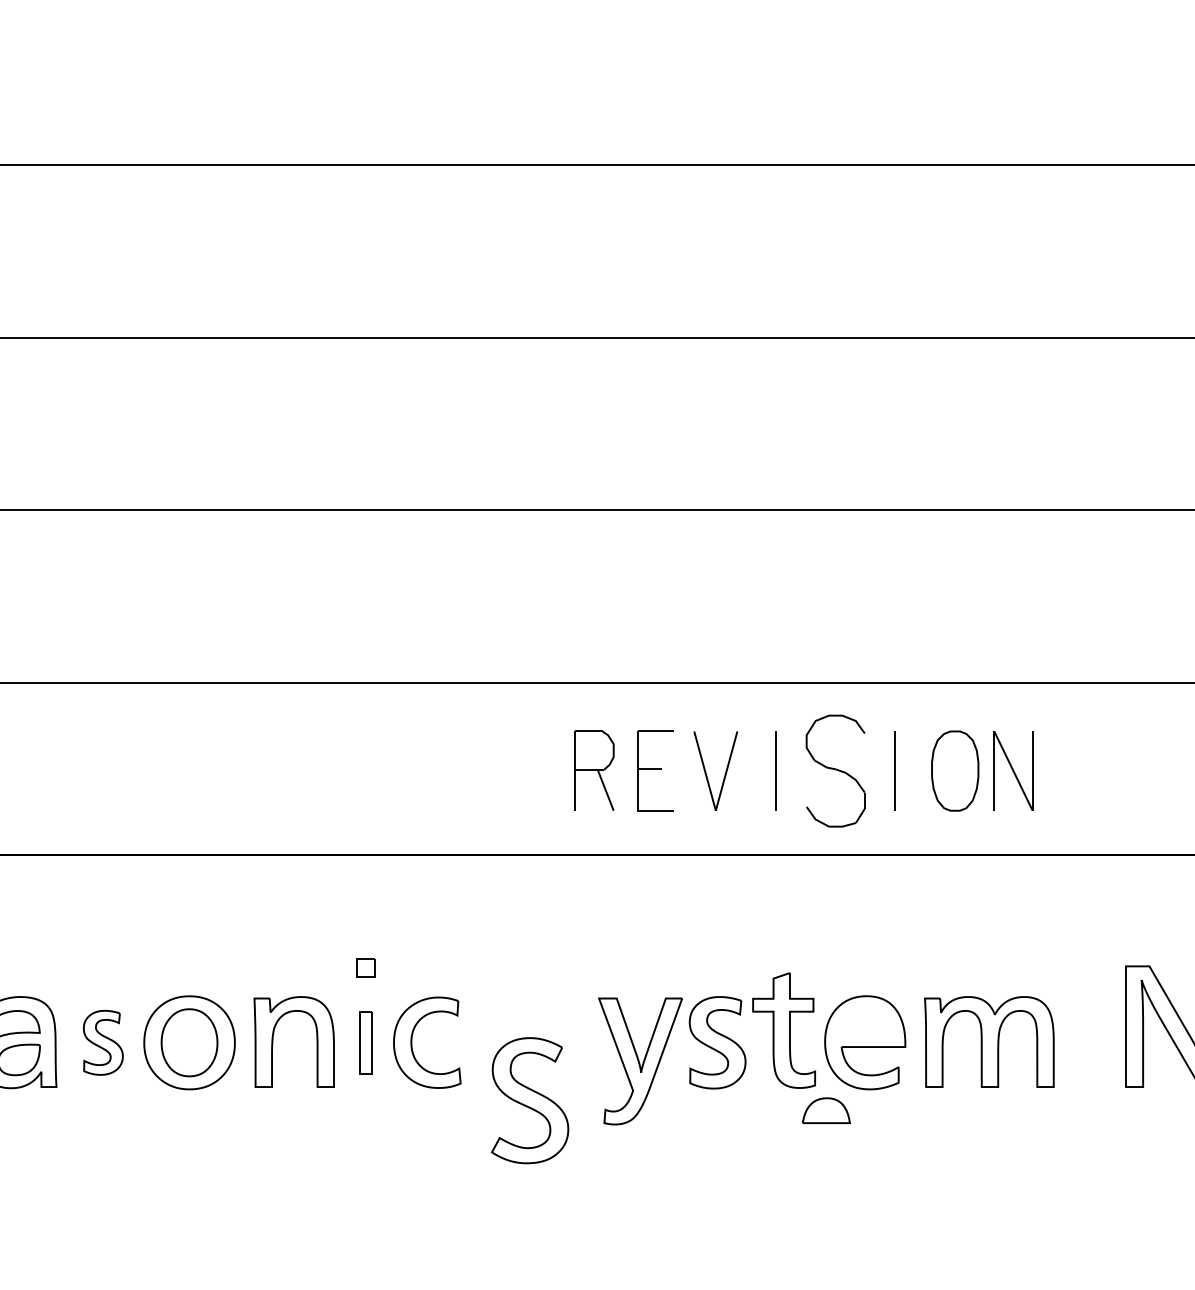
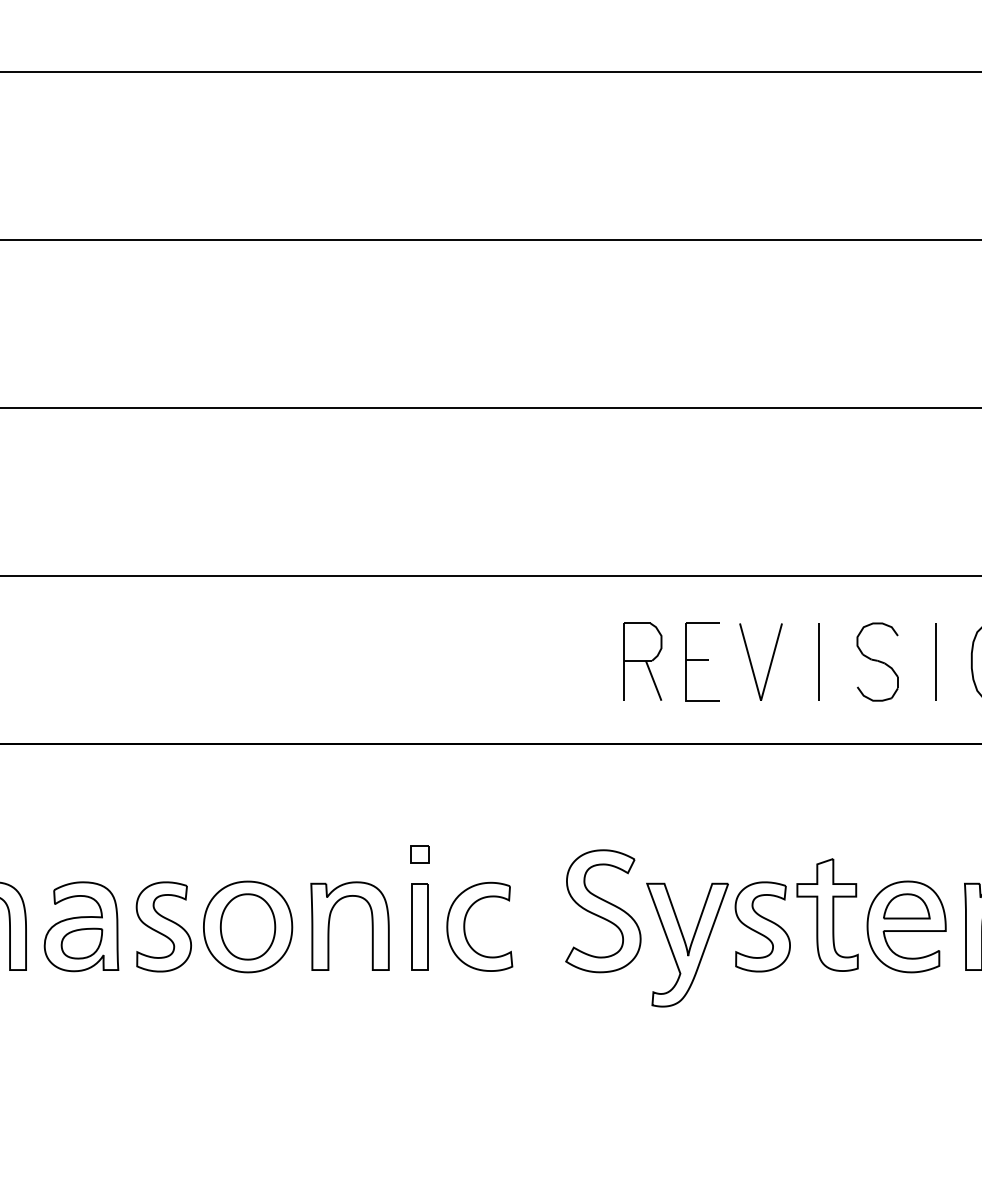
part: (834, 770) -> (876, 661), size x0.71
part: (103, 1042) -> (164, 926), size x1.43
part: (365, 1042) -> (419, 926), size x1.43
part: (529, 1100) -> (602, 911), moved
part: (826, 1110) -> (906, 906), moved

